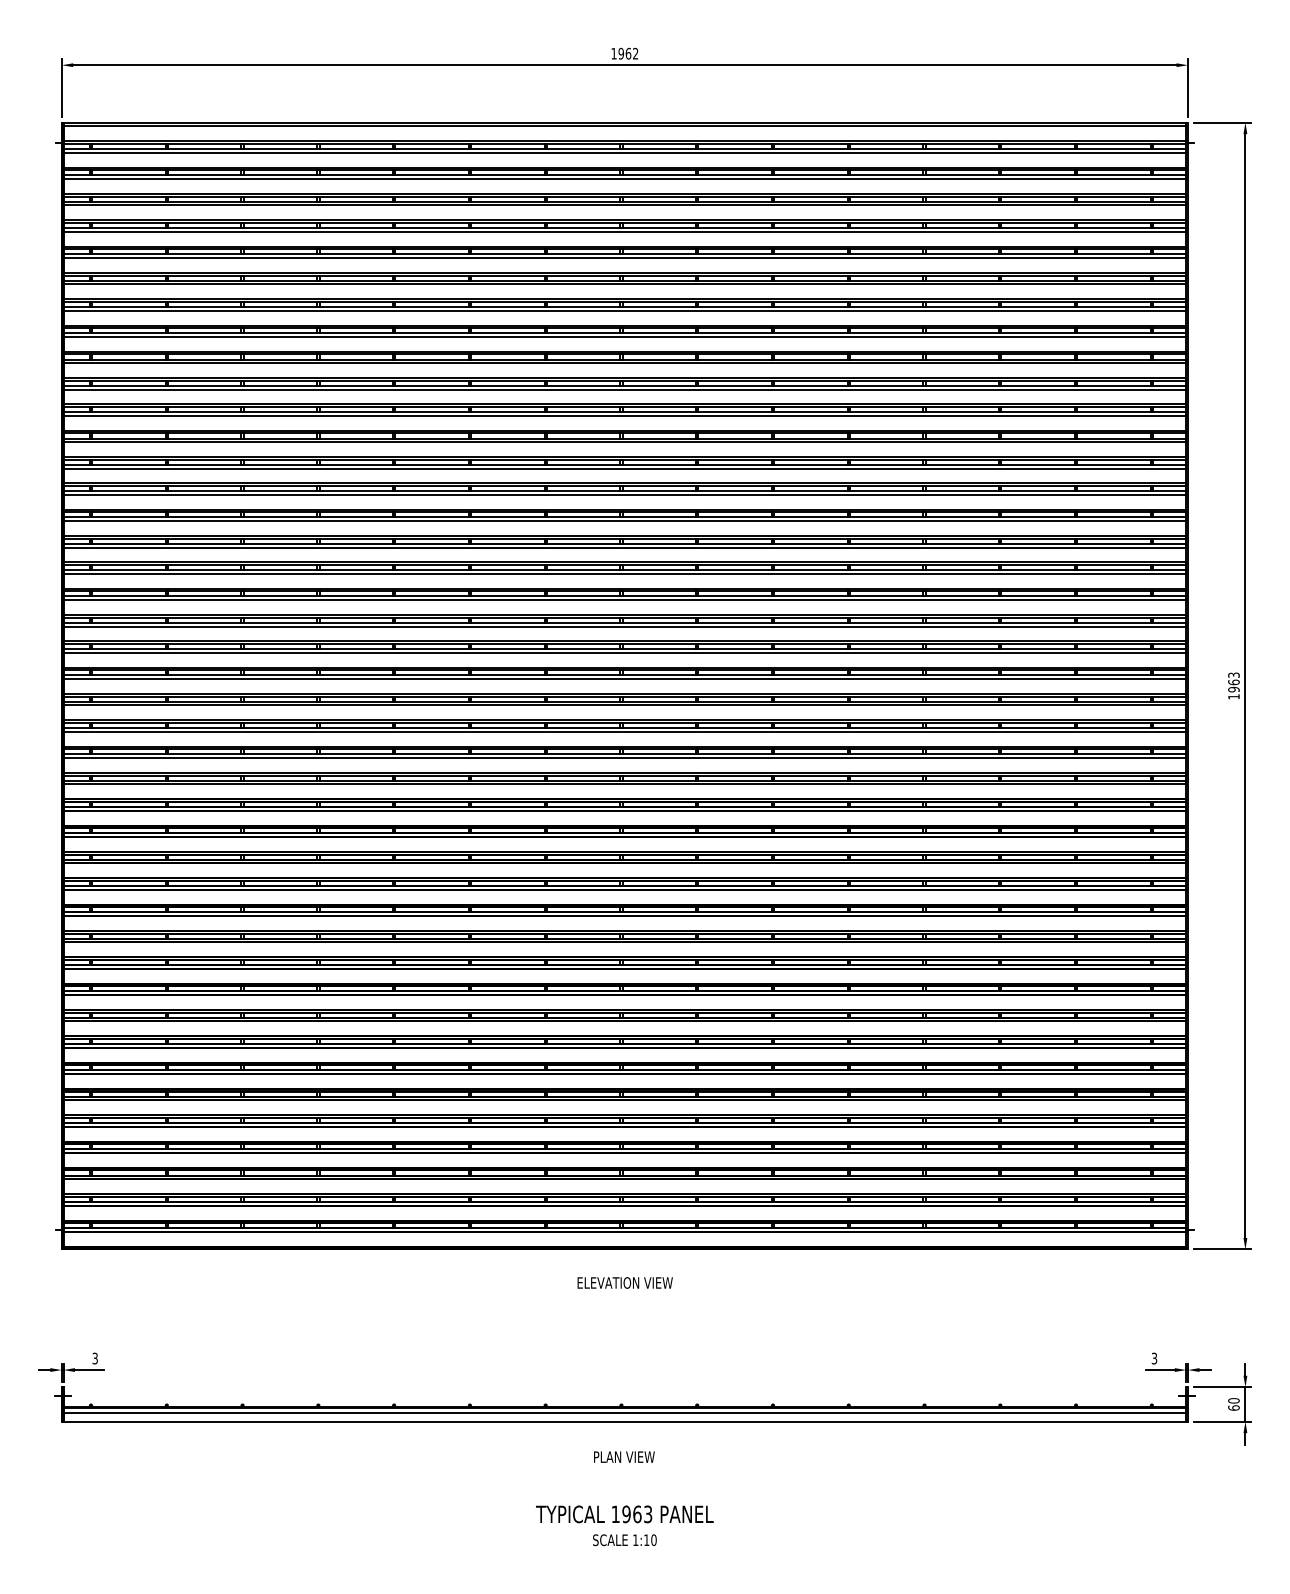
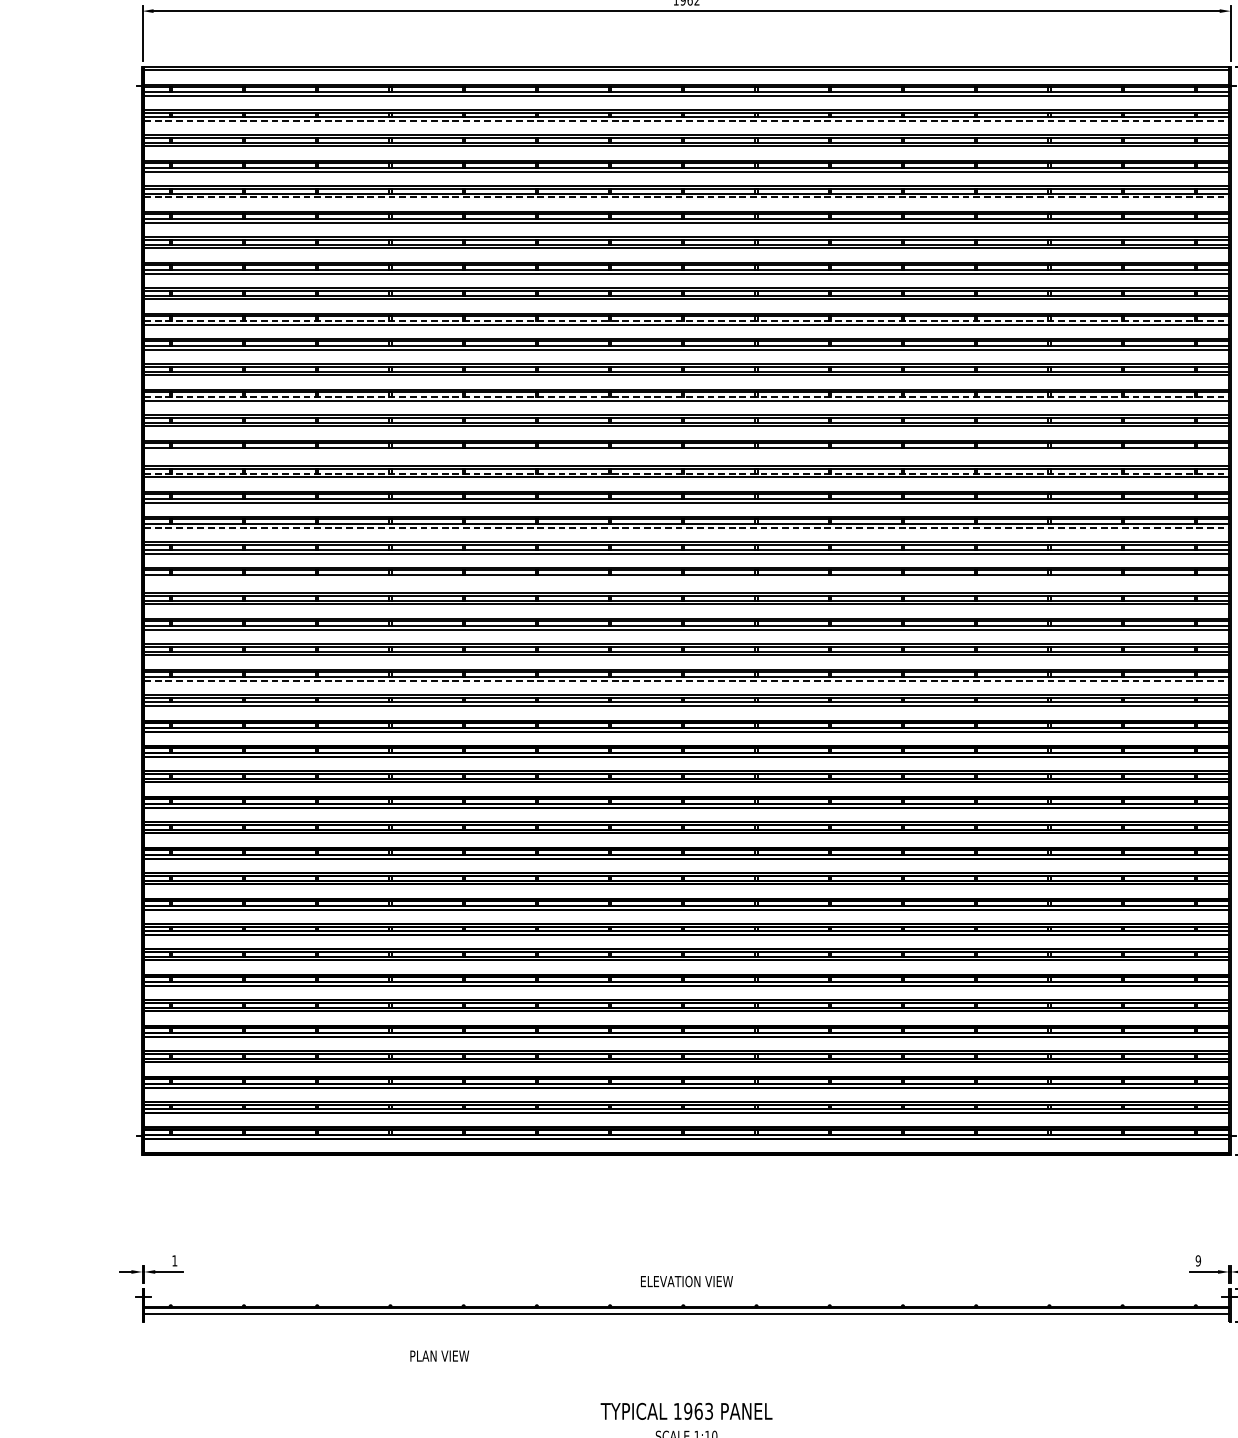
line: (625, 179) -> (687, 121), solid -> dashed
line: (625, 258) -> (687, 197), solid -> dashed
line: (625, 385) -> (687, 320), solid -> dashed
line: (625, 464) -> (687, 396), solid -> dashed
line: (624, 521) -> (686, 452), removed
line: (625, 543) -> (687, 473), solid -> dashed
line: (625, 600) -> (687, 528), solid -> dashed
line: (624, 652) -> (686, 578), removed
line: (625, 758) -> (687, 681), solid -> dashed
text: (624, 1282) -> (686, 1281), moved
text: (94, 1358) -> (174, 1260), 3 -> 1
text: (1154, 1358) -> (1198, 1260), 3 -> 9
line: (624, 1421) -> (686, 1321), removed
text: (624, 1456) -> (439, 1355), moved

